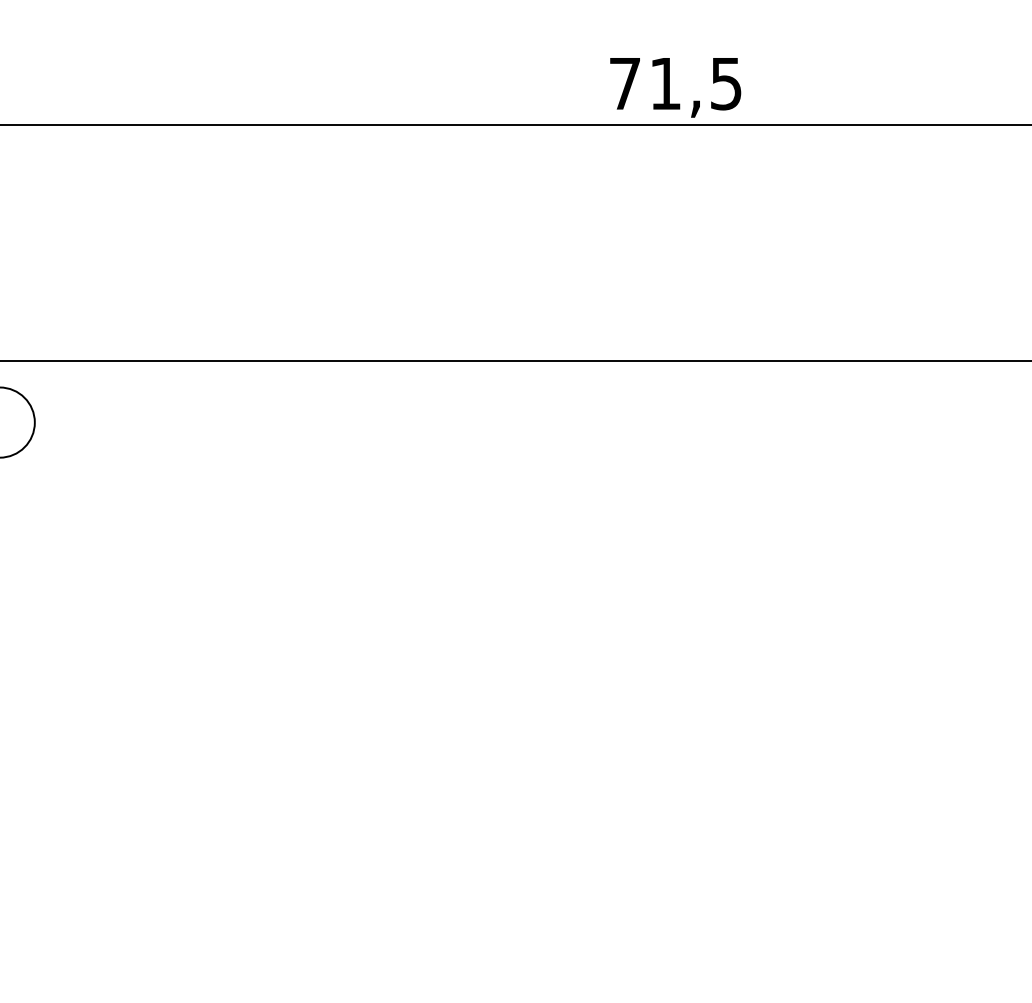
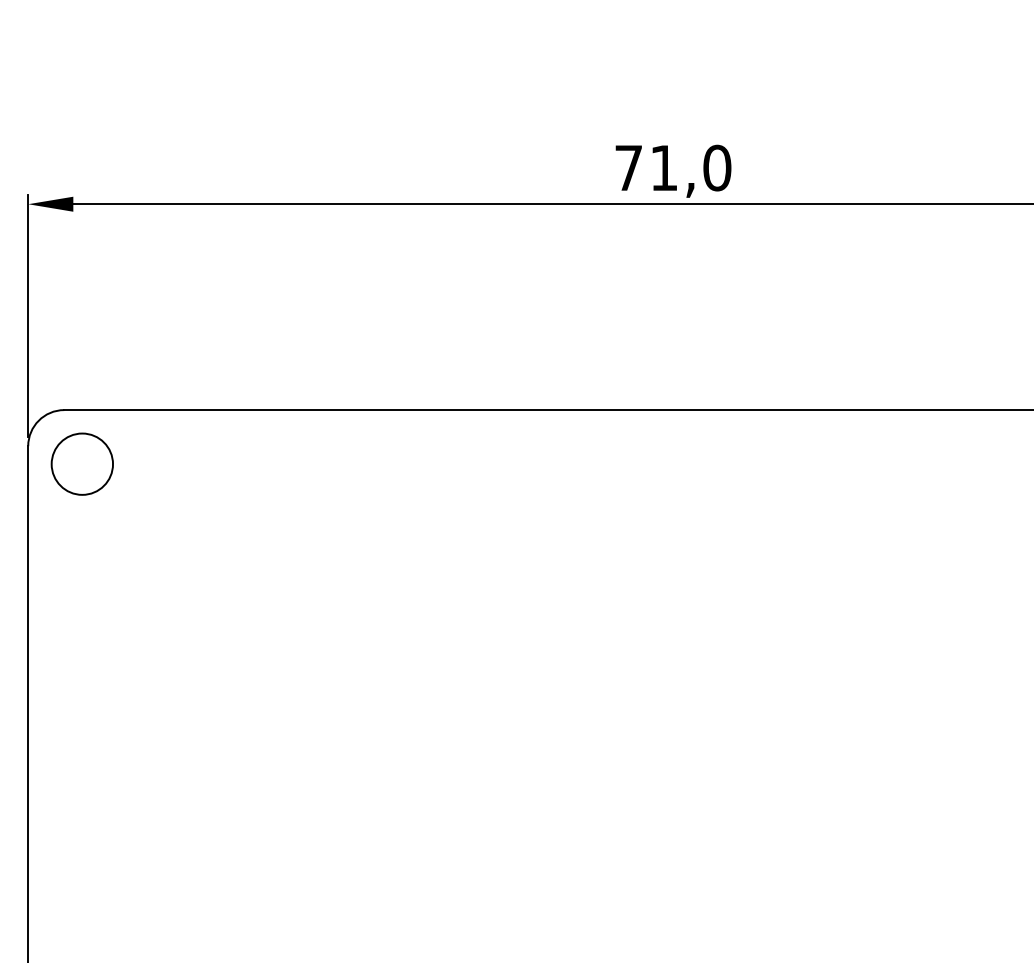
text: (726, 83) -> (717, 167), 71,5 -> 71,0

